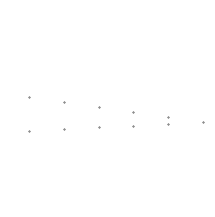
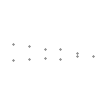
part: (134, 119) -> (61, 54), size x1.6

